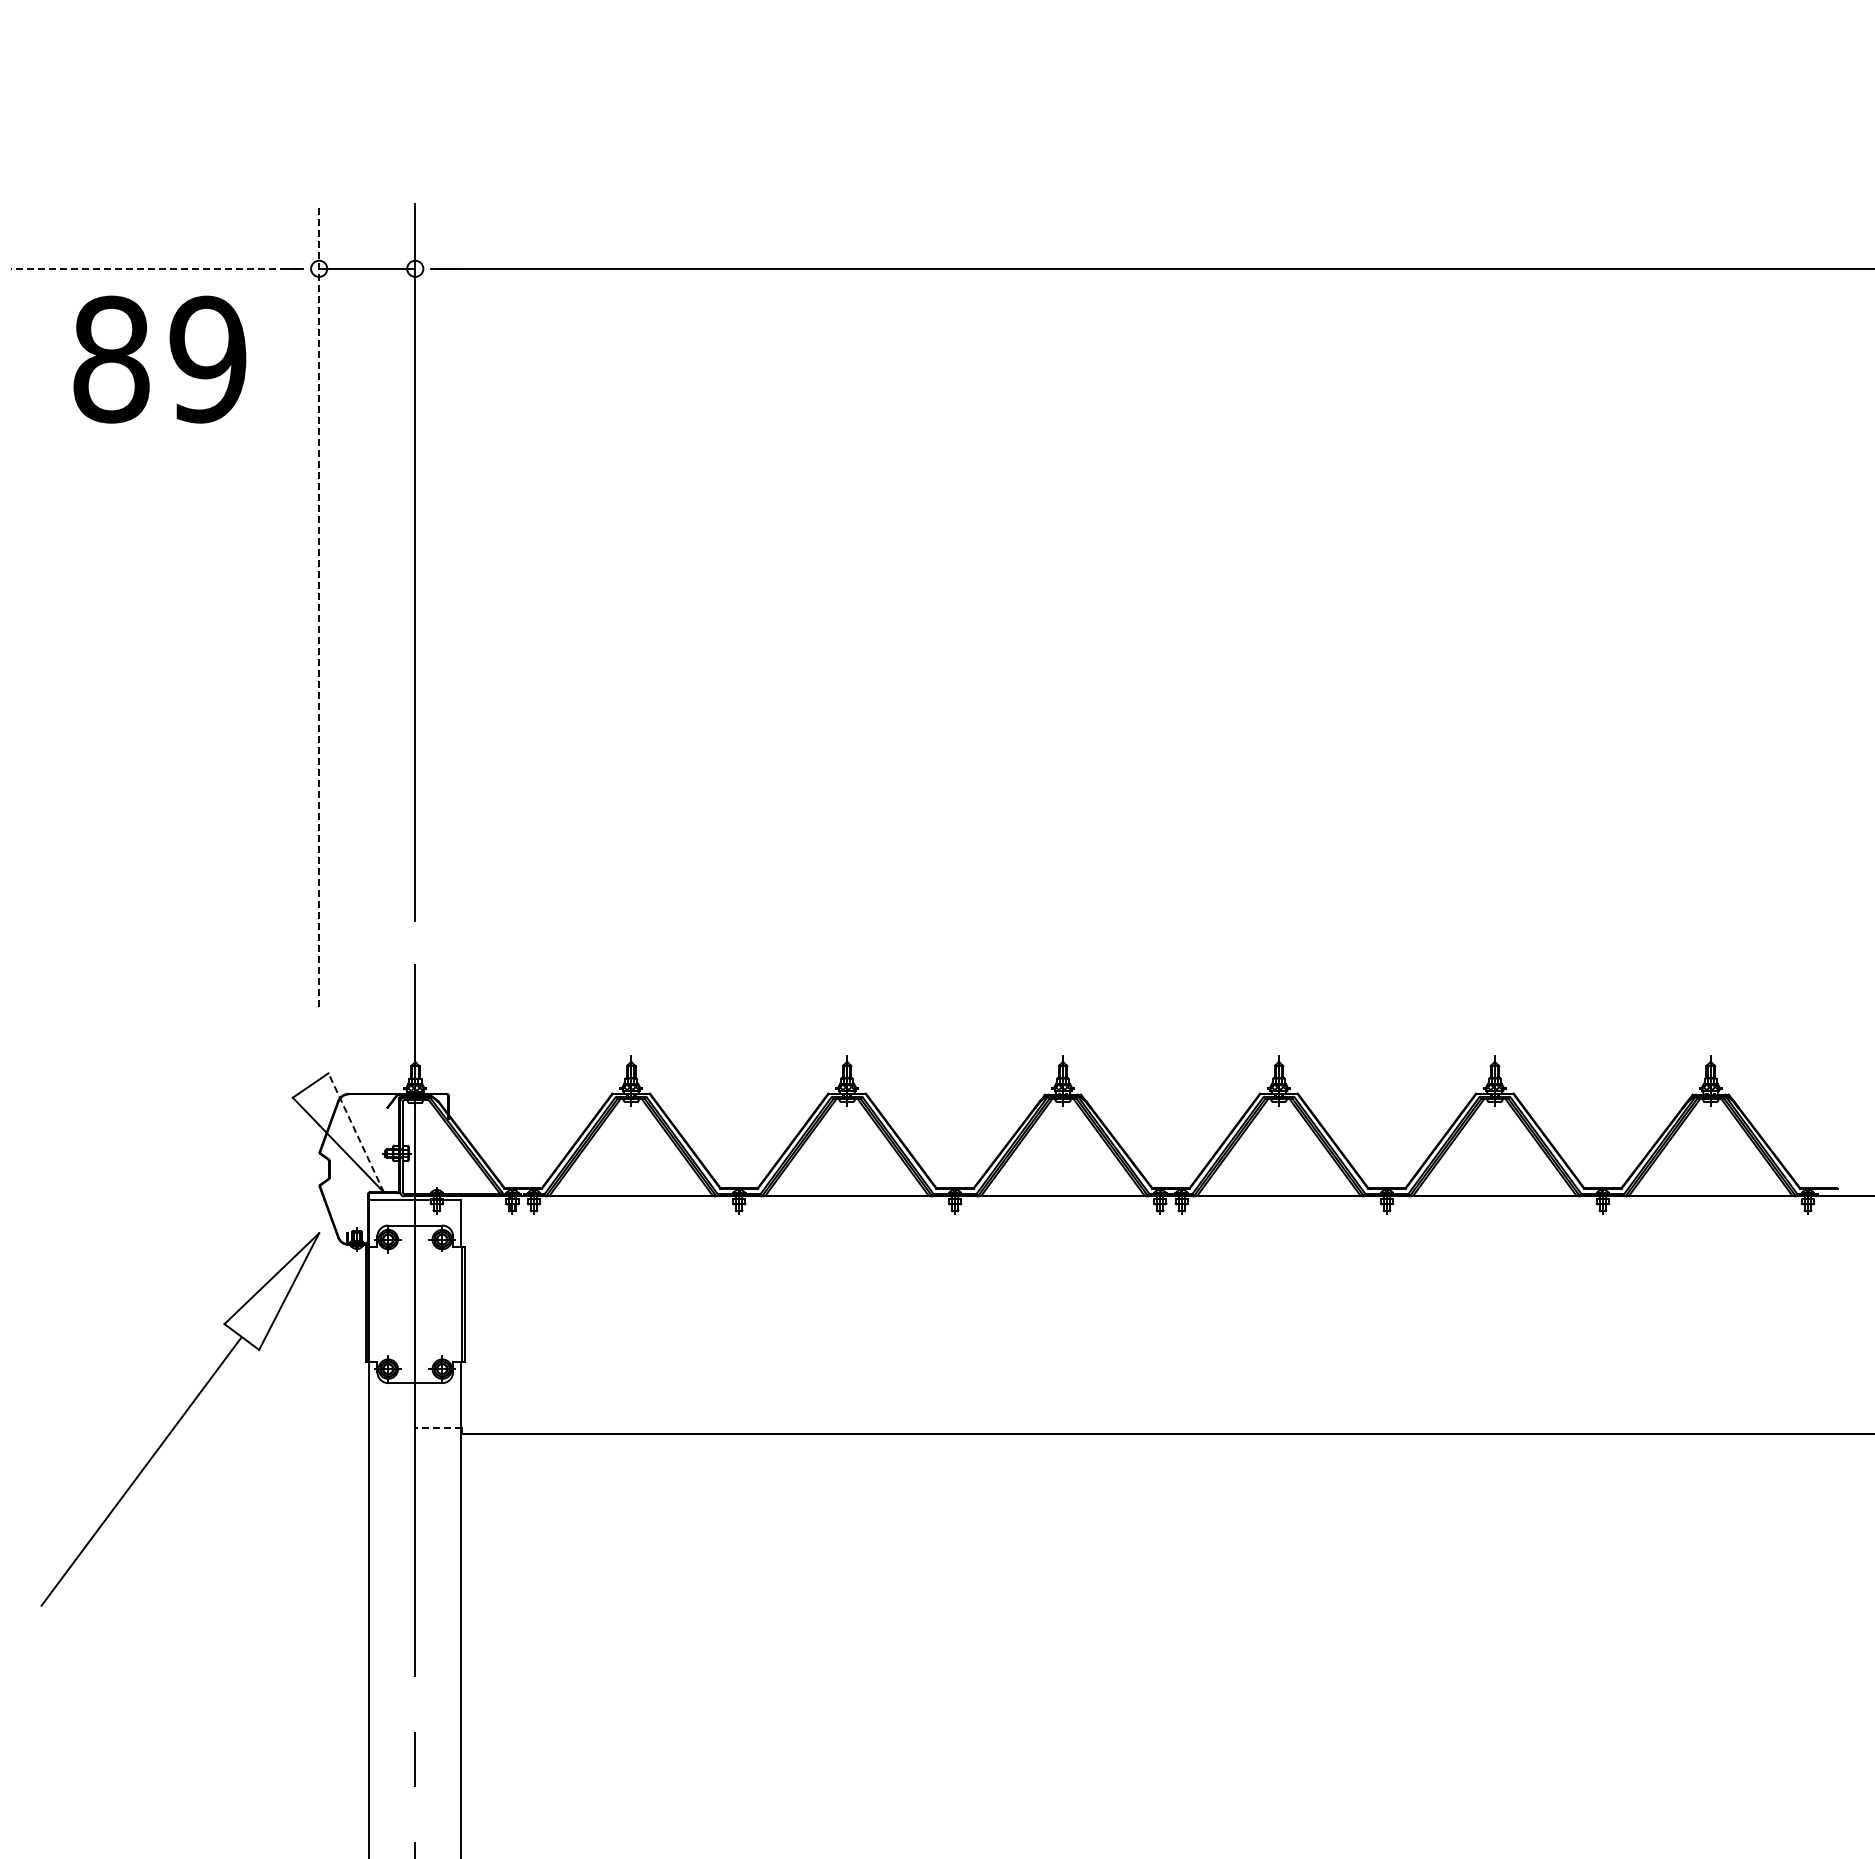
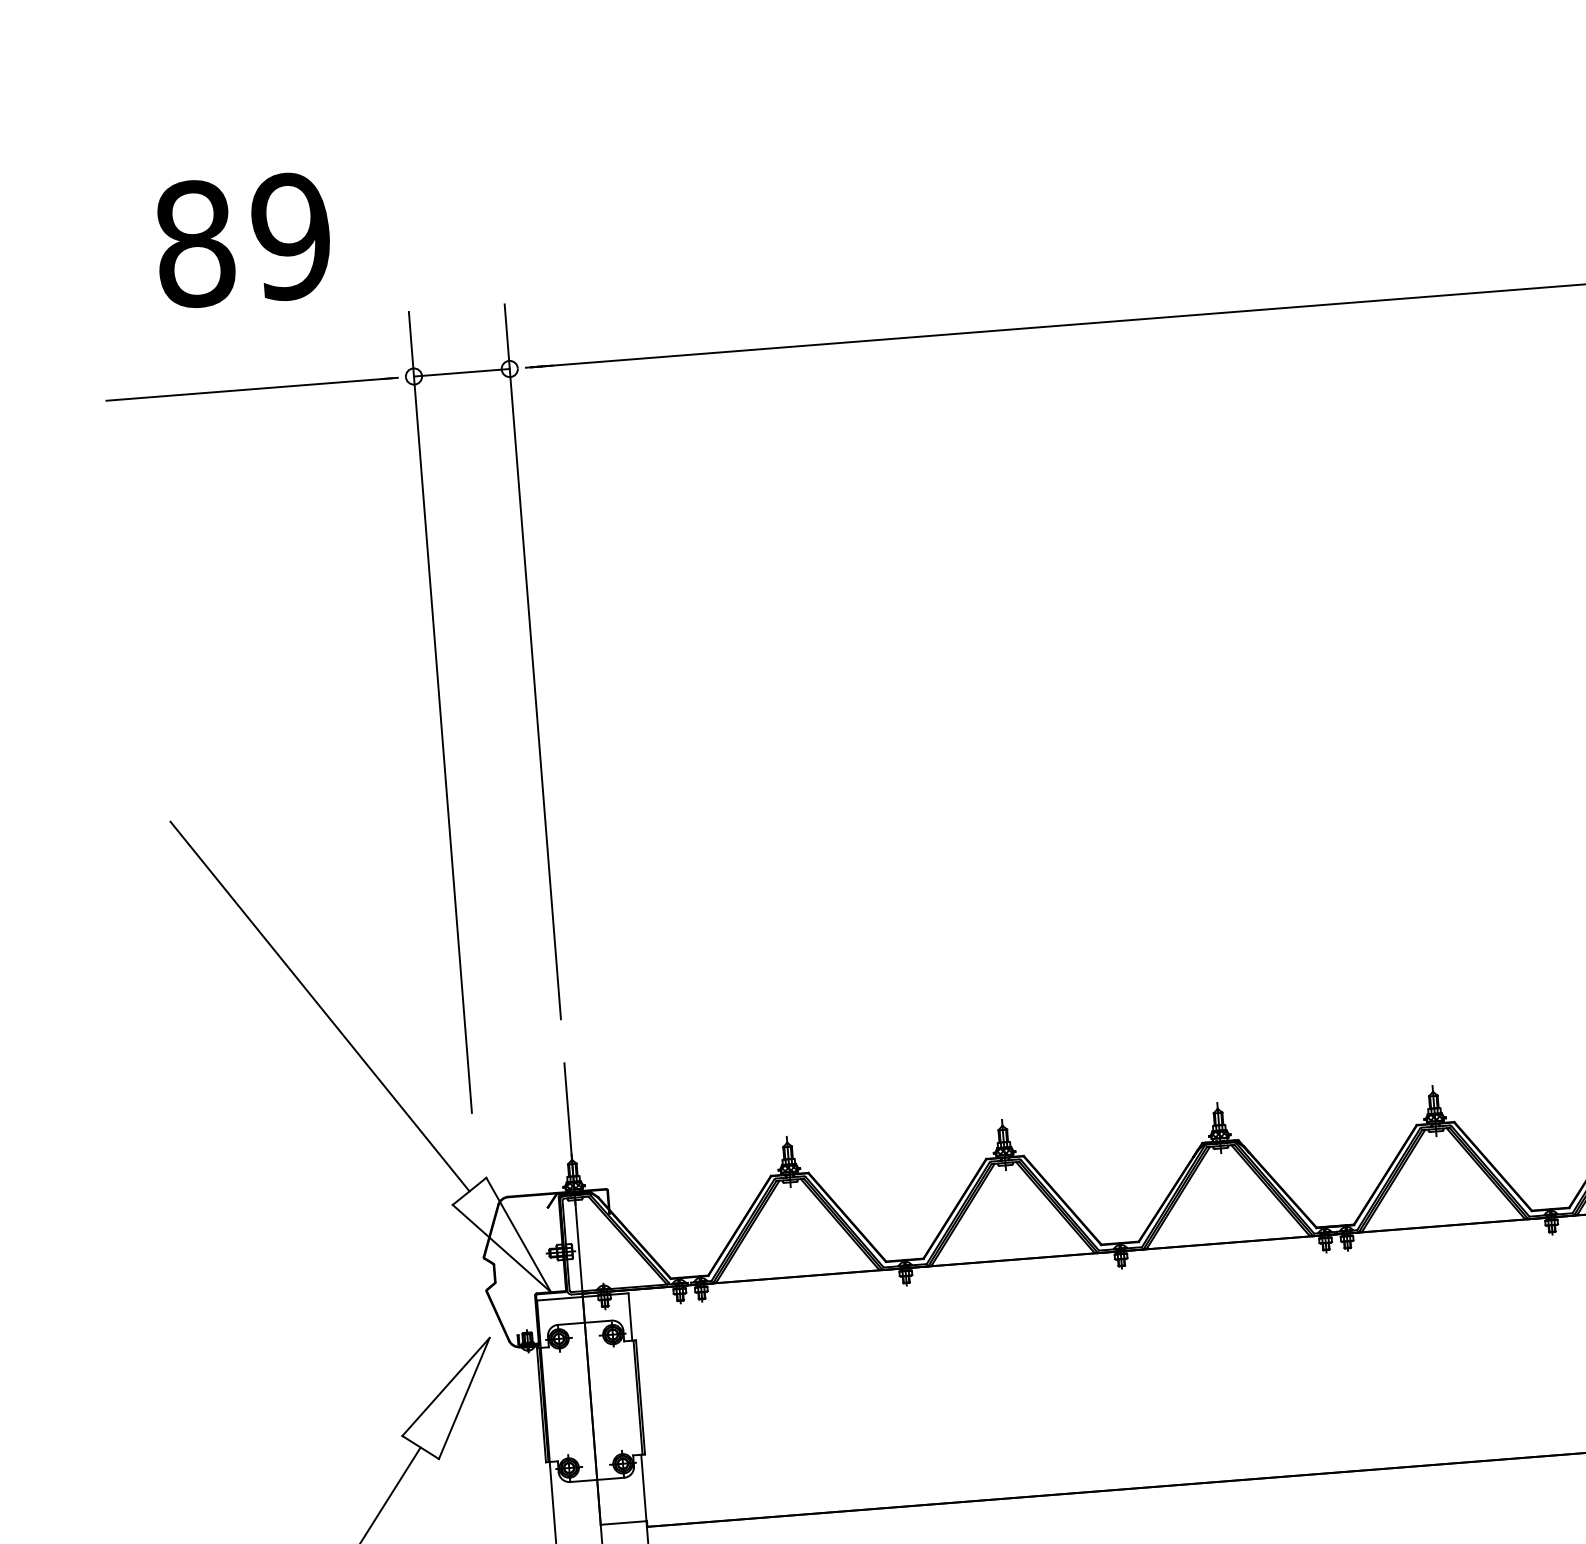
line: (153, 268) -> (248, 389), dashed -> solid
text: (159, 359) -> (243, 240), moved
line: (319, 605) -> (440, 712), dashed -> solid
line: (175, 889) -> (319, 1006), added
line: (356, 1132) -> (518, 1234), dashed -> solid
line: (437, 1428) -> (622, 1523), dashed -> solid

